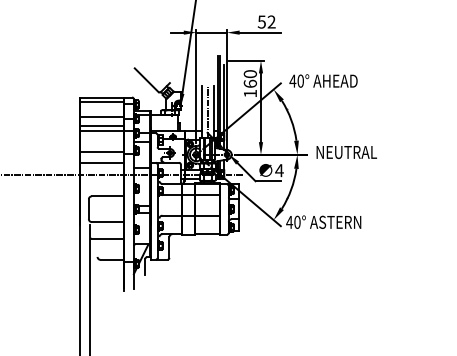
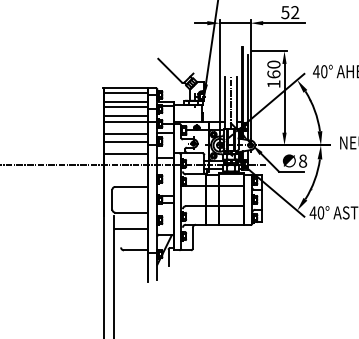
line: (102, 111) -> (126, 102), added
line: (102, 143) -> (126, 134), added
text: (279, 170) -> (303, 161), 4 -> 8

